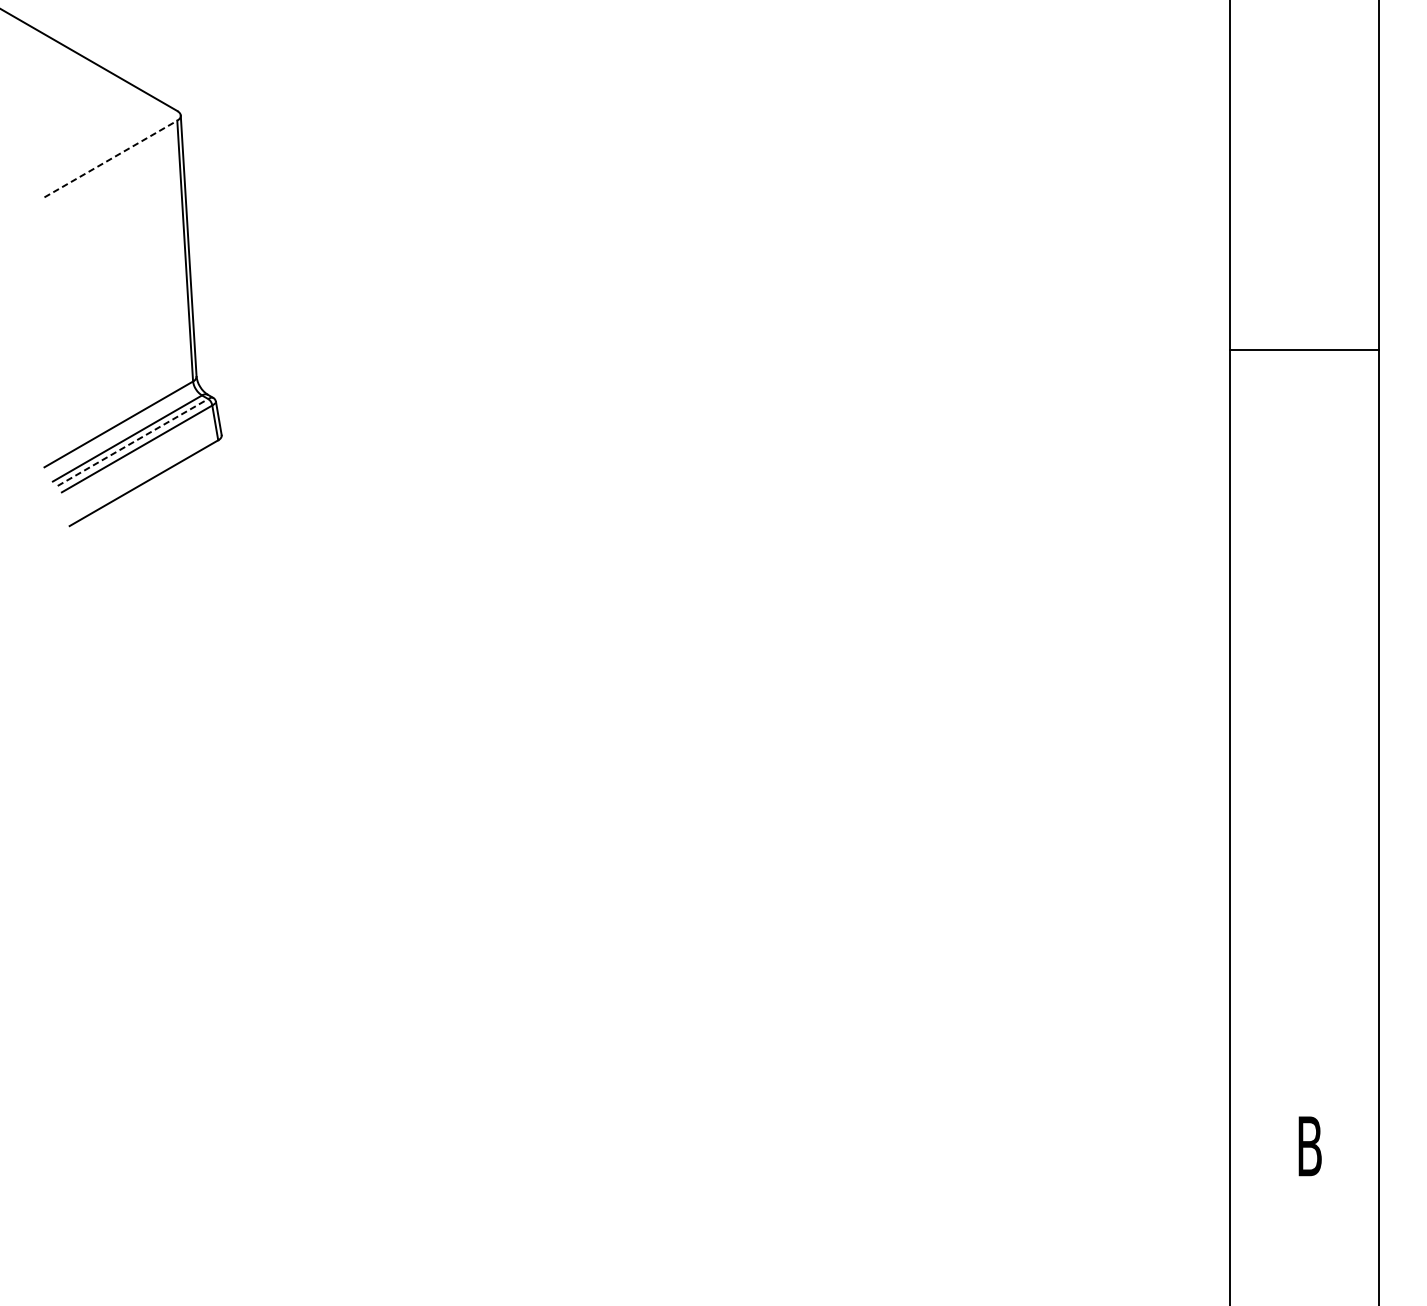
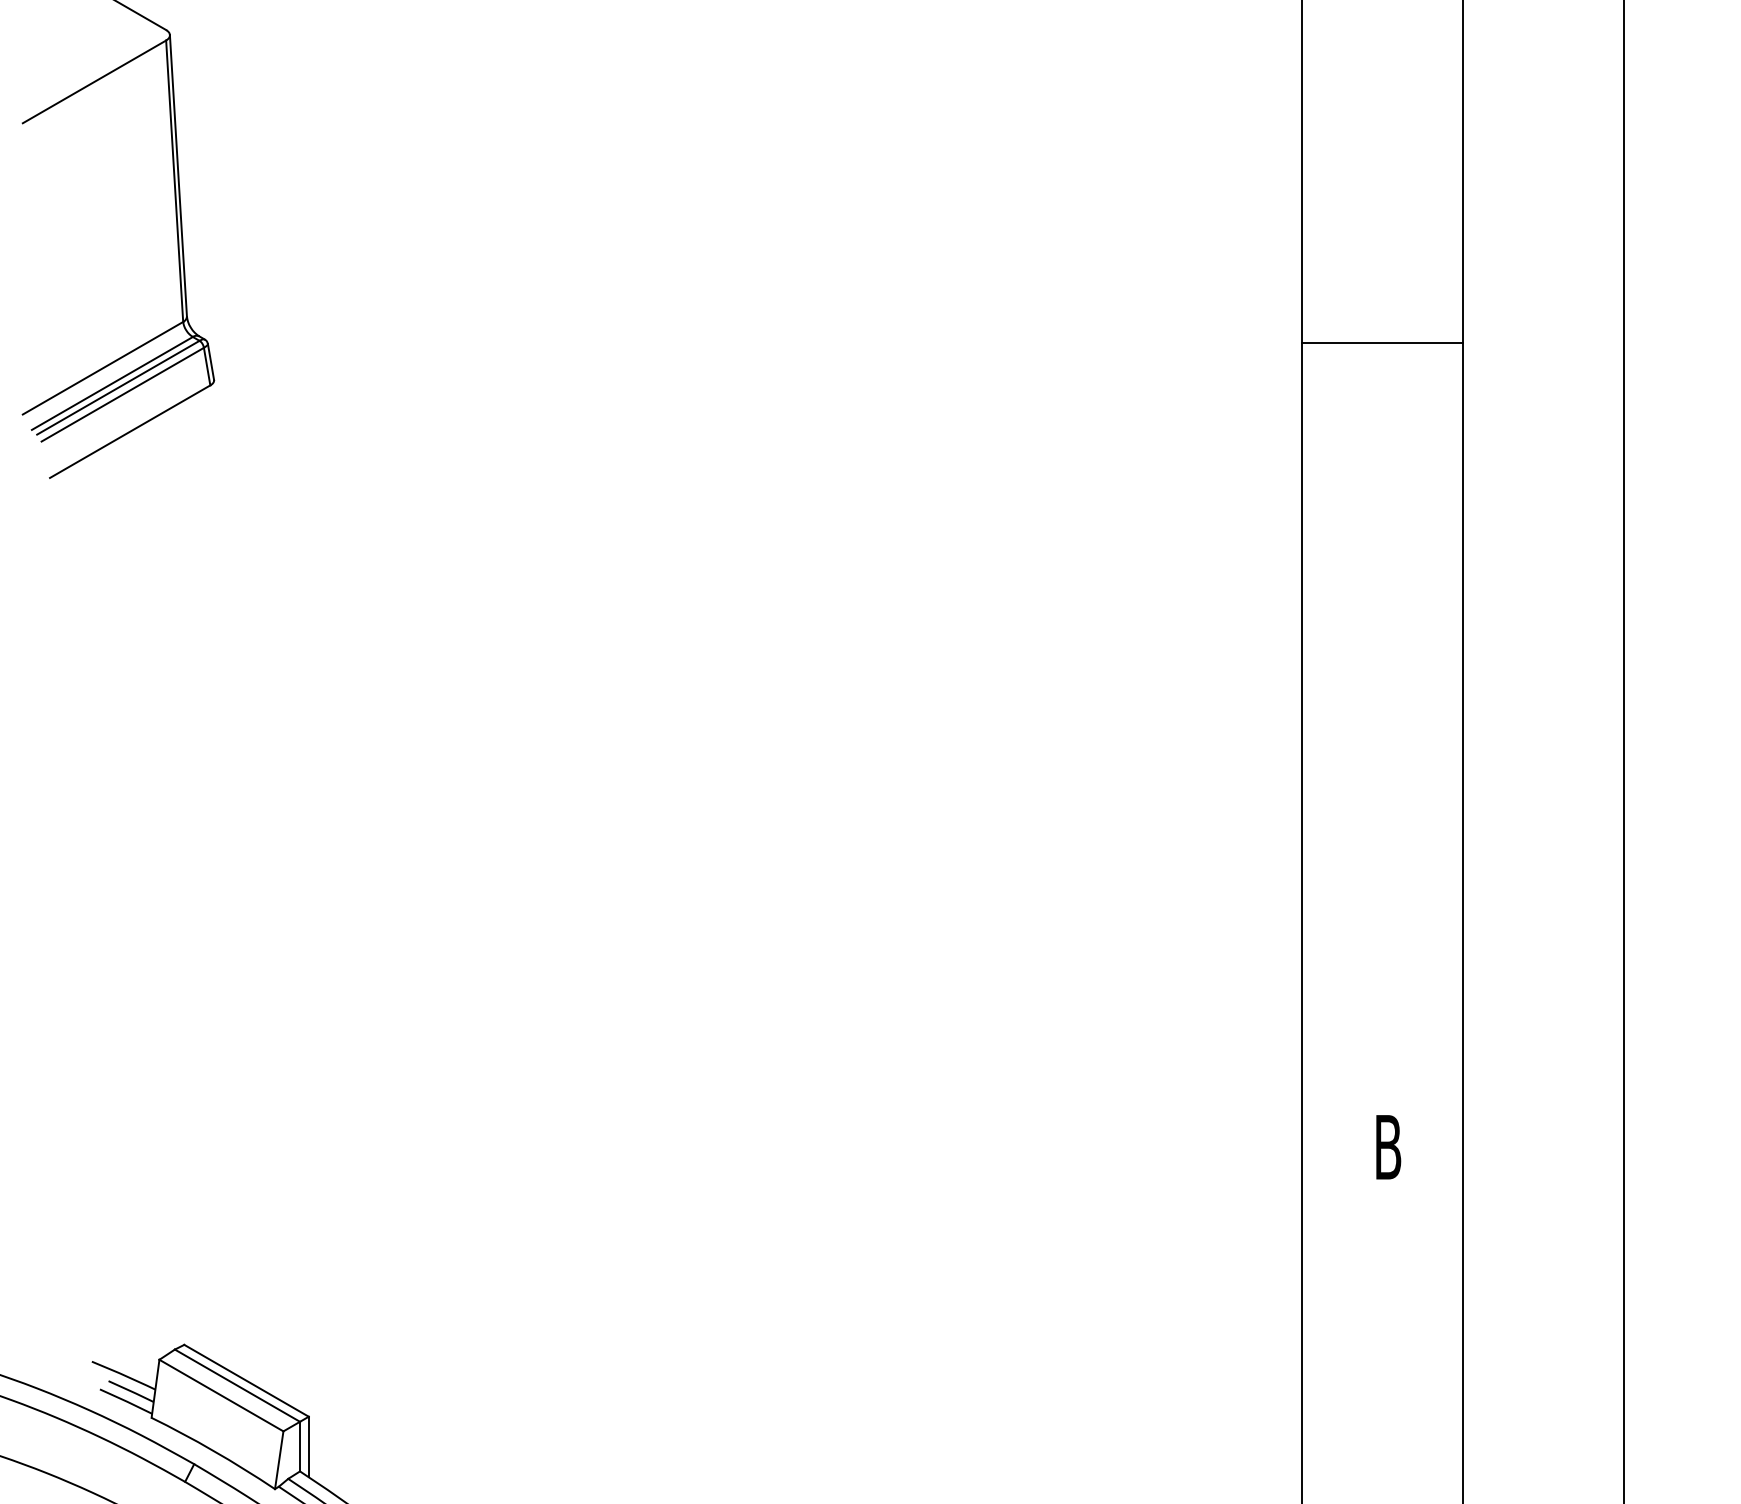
line: (110, 158) -> (94, 81), dashed -> solid
line: (1304, 350) -> (1382, 343), moved
line: (133, 442) -> (118, 387), dashed -> solid

